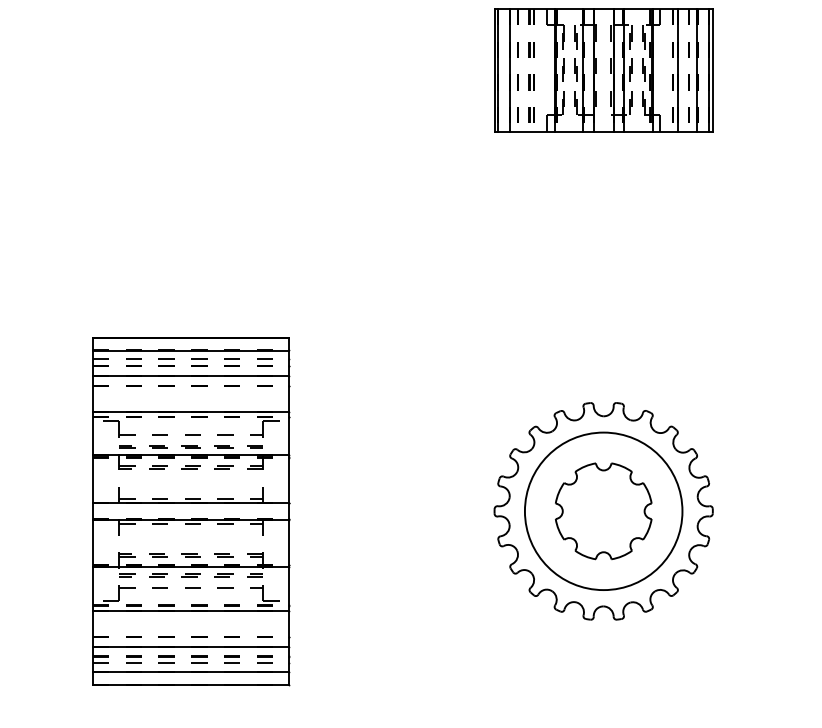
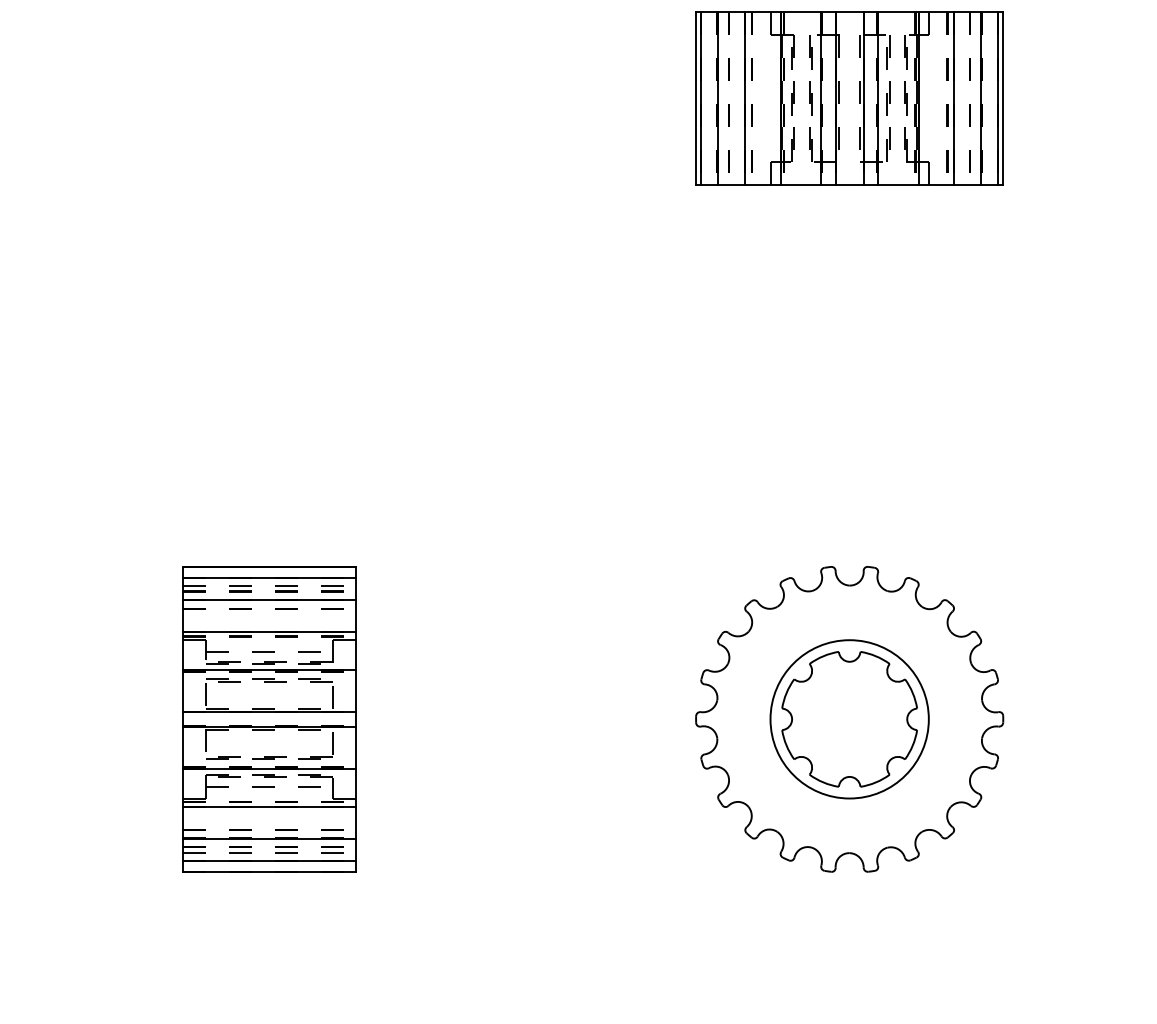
line: (529, 70) -> (745, 98), dashed -> solid
part: (191, 511) -> (269, 719), size x0.62
circle: (603, 511) -> (849, 719), size x0.71

